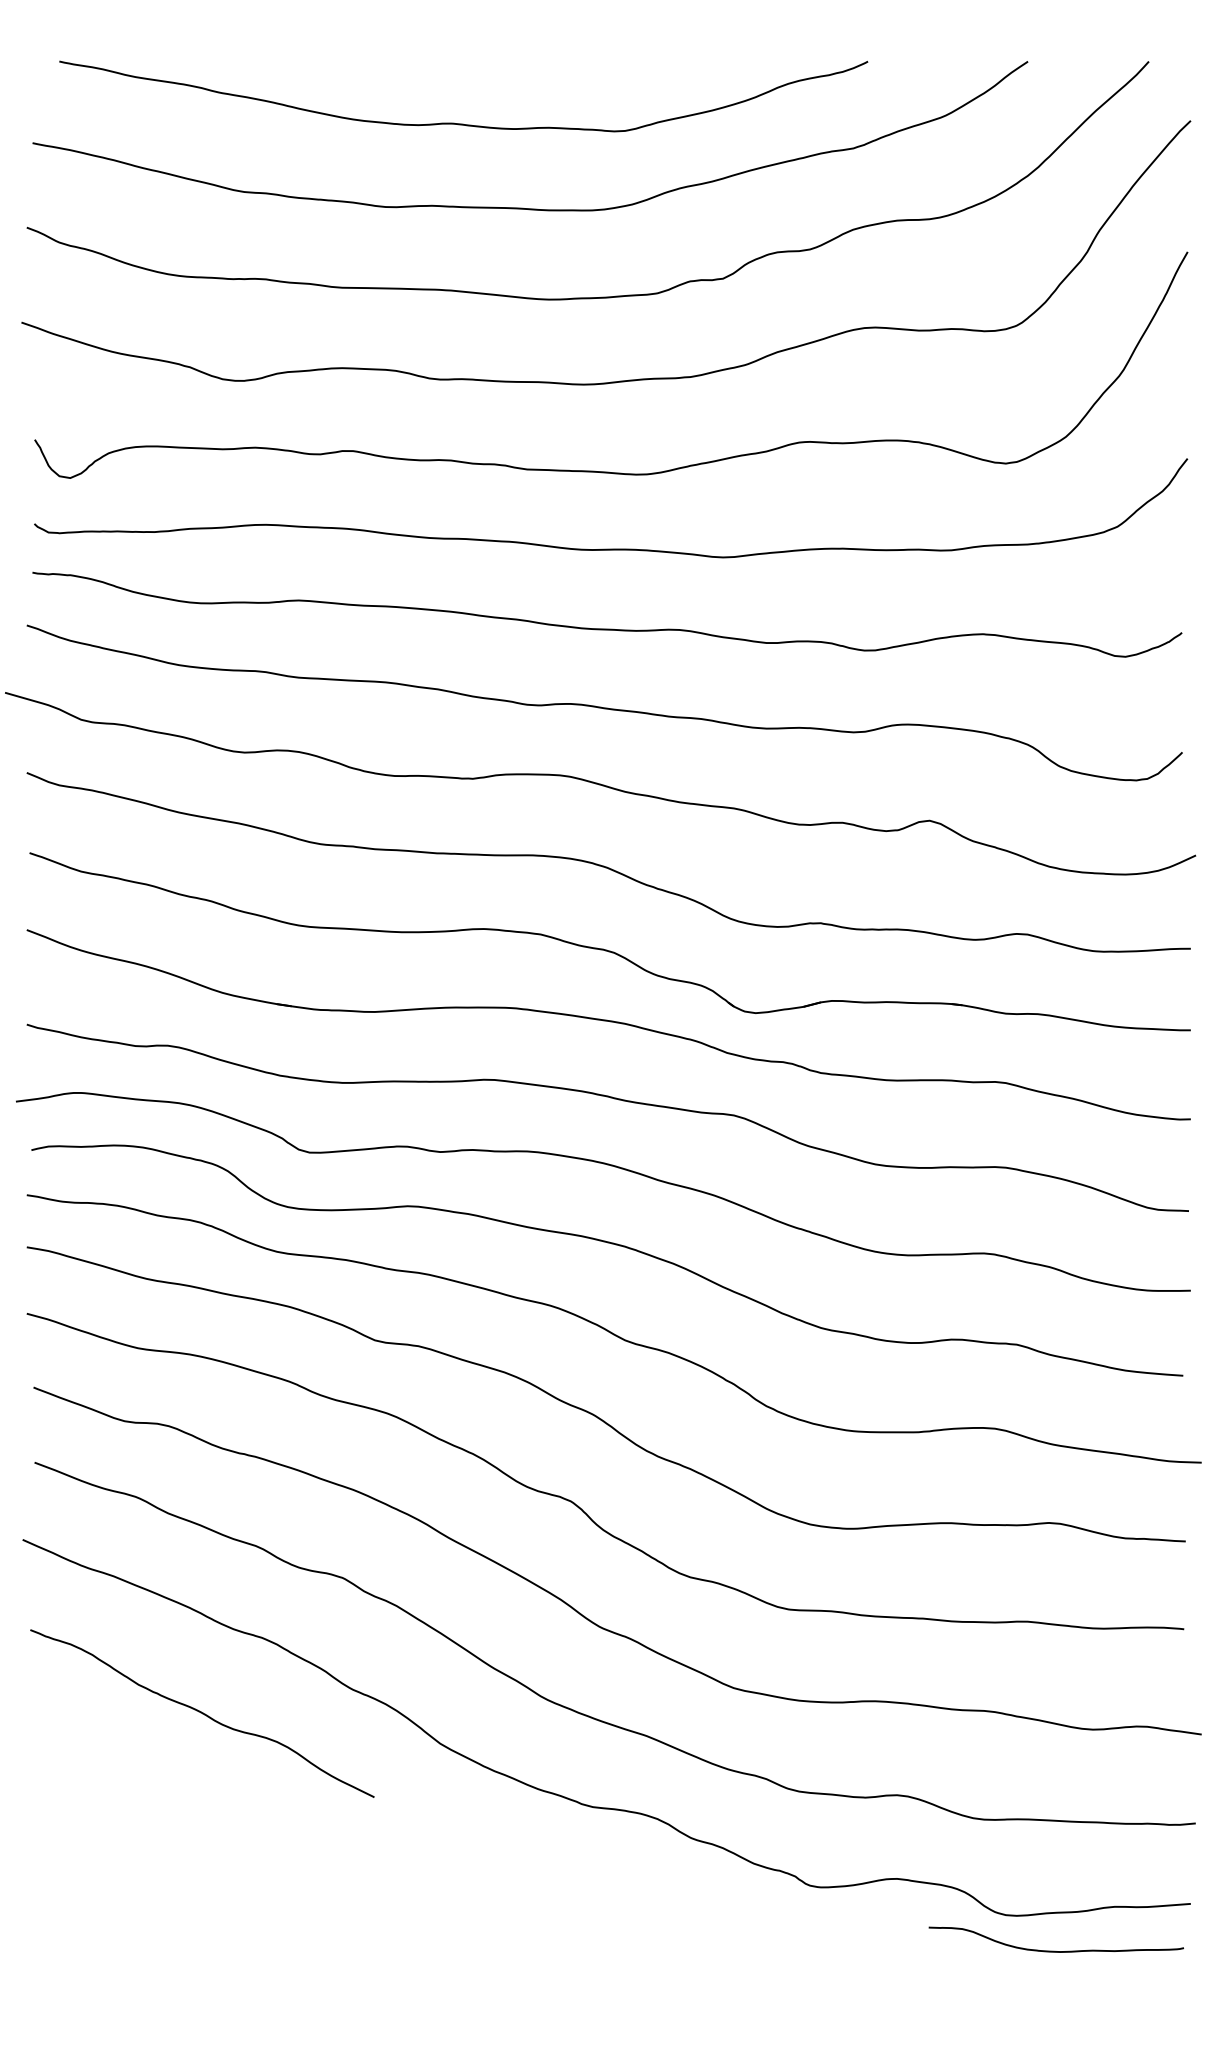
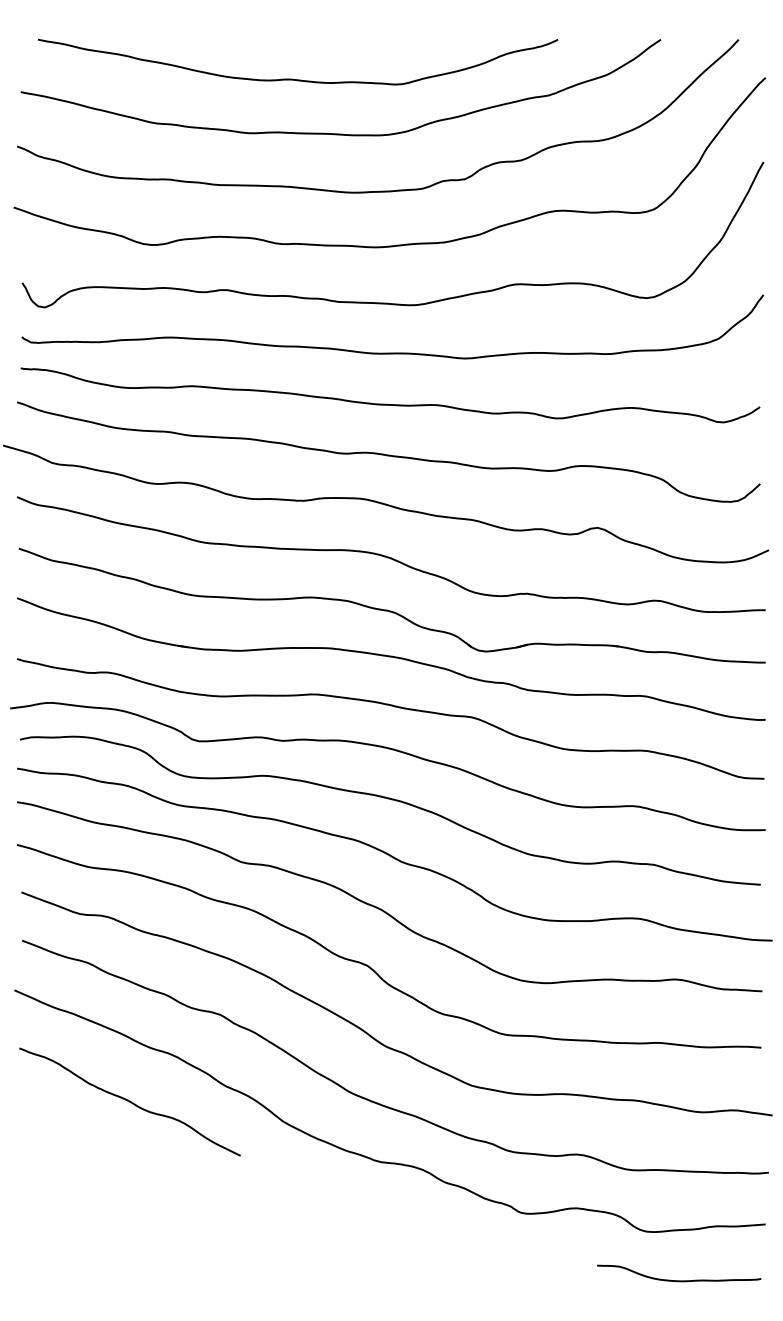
curve: (1056, 1950) -> (679, 1280), moved

